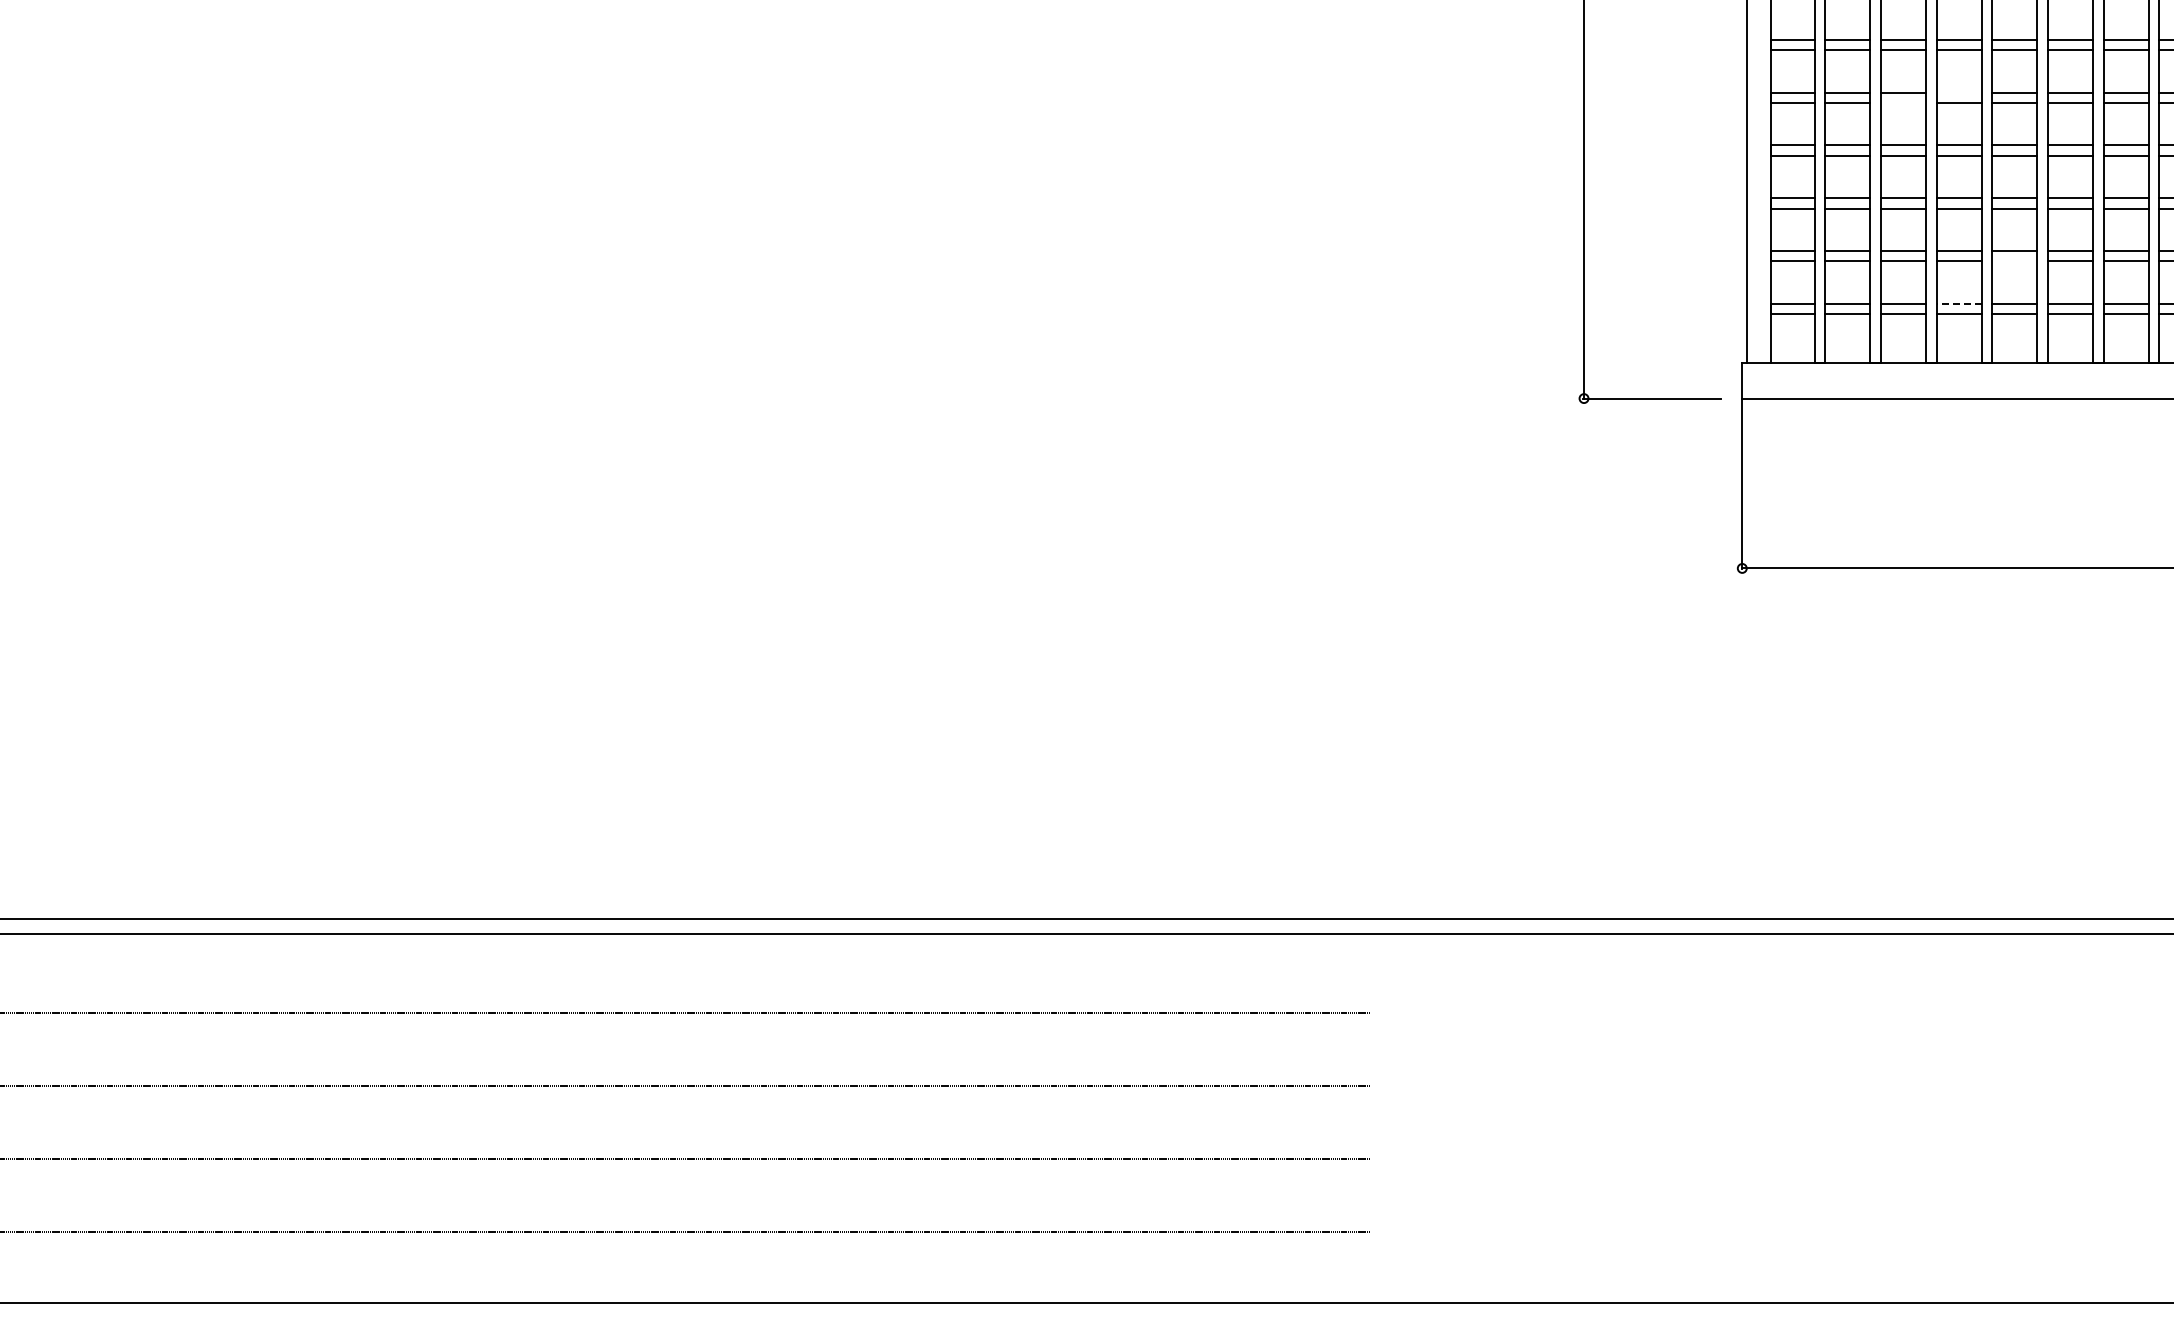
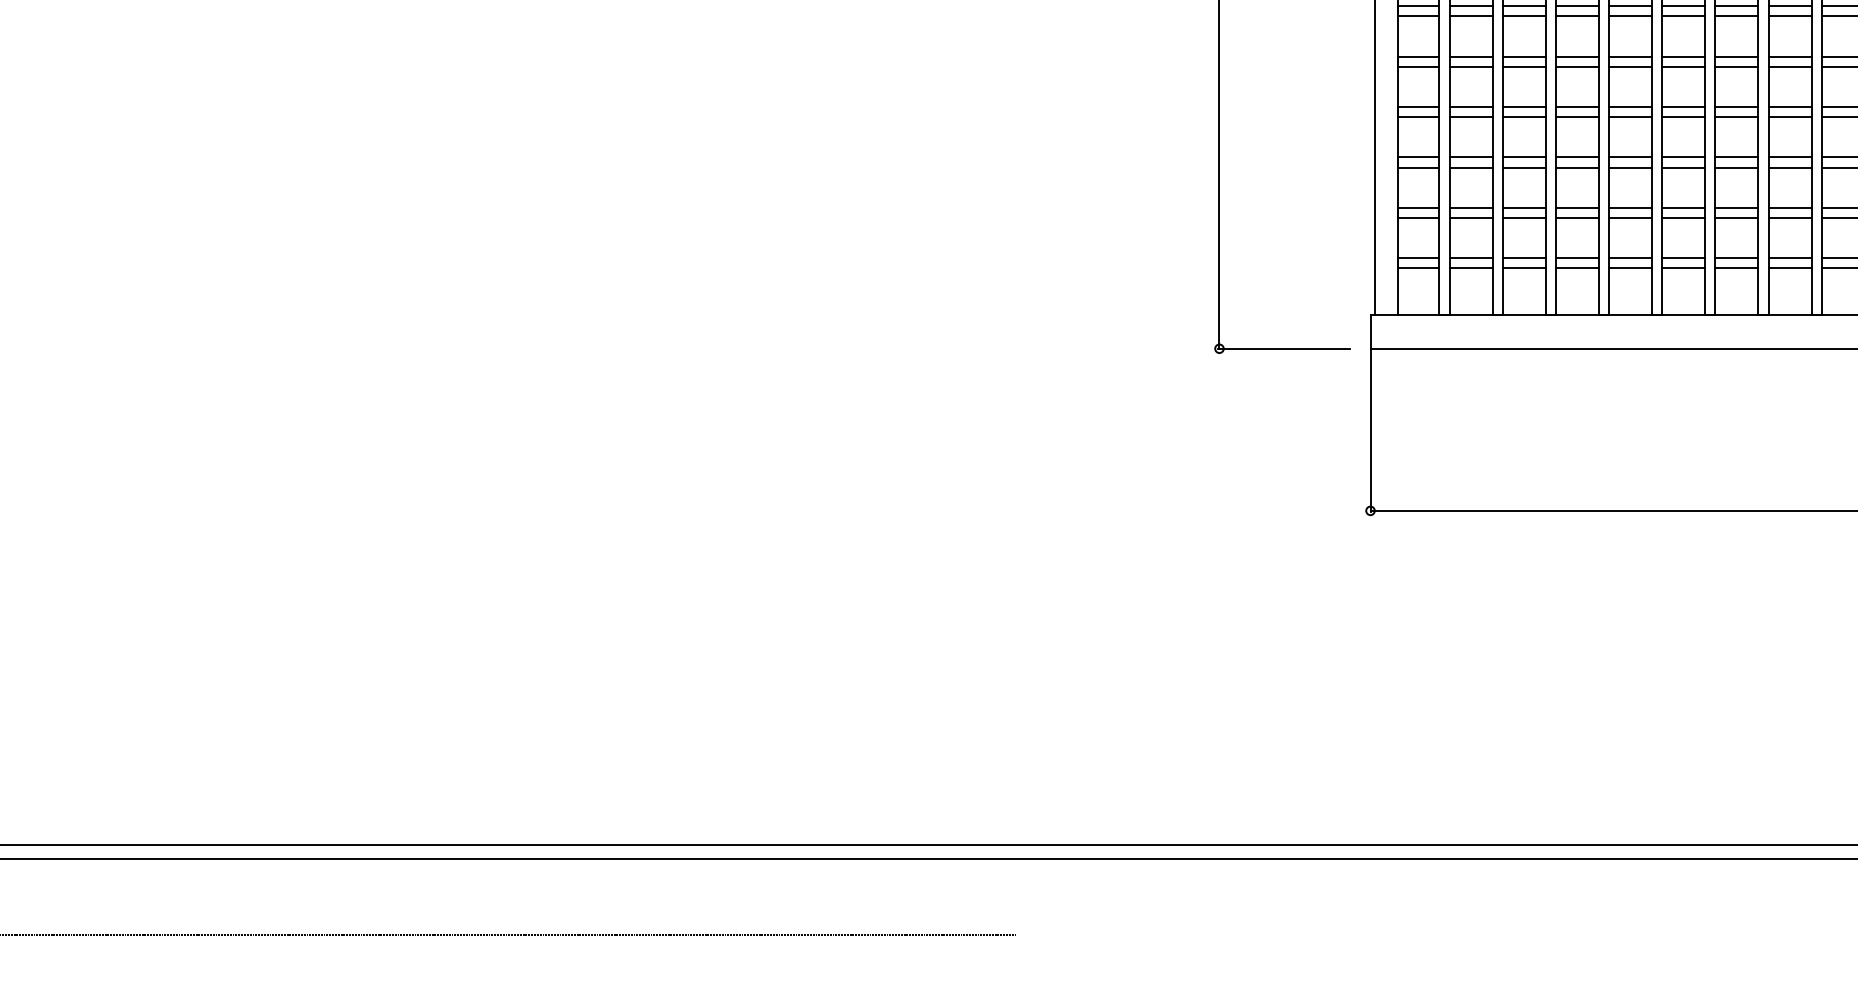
line: (1958, 92) -> (1576, 56), added
line: (1902, 103) -> (1523, 67), added
line: (2014, 261) -> (1630, 217), added
line: (1959, 303) -> (1577, 258), dashed -> solid

